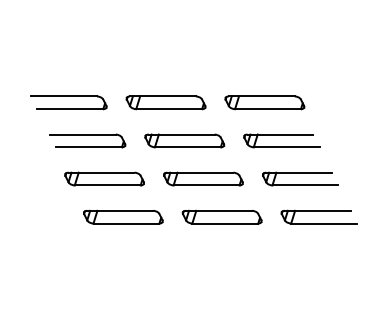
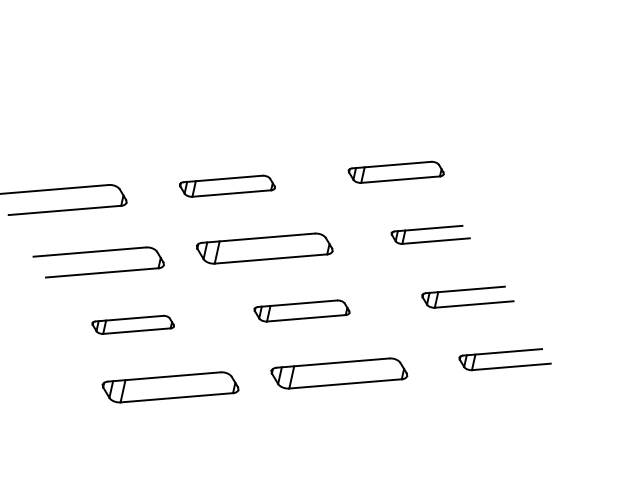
part: (165, 102) -> (226, 185), size x0.7
part: (264, 102) -> (395, 171), size x0.7
part: (281, 140) -> (429, 234), size x0.6
part: (104, 178) -> (132, 323), size x0.6
part: (203, 178) -> (301, 310), size x0.7
part: (300, 178) -> (467, 296), size x0.7
part: (318, 216) -> (503, 358), size x0.7

